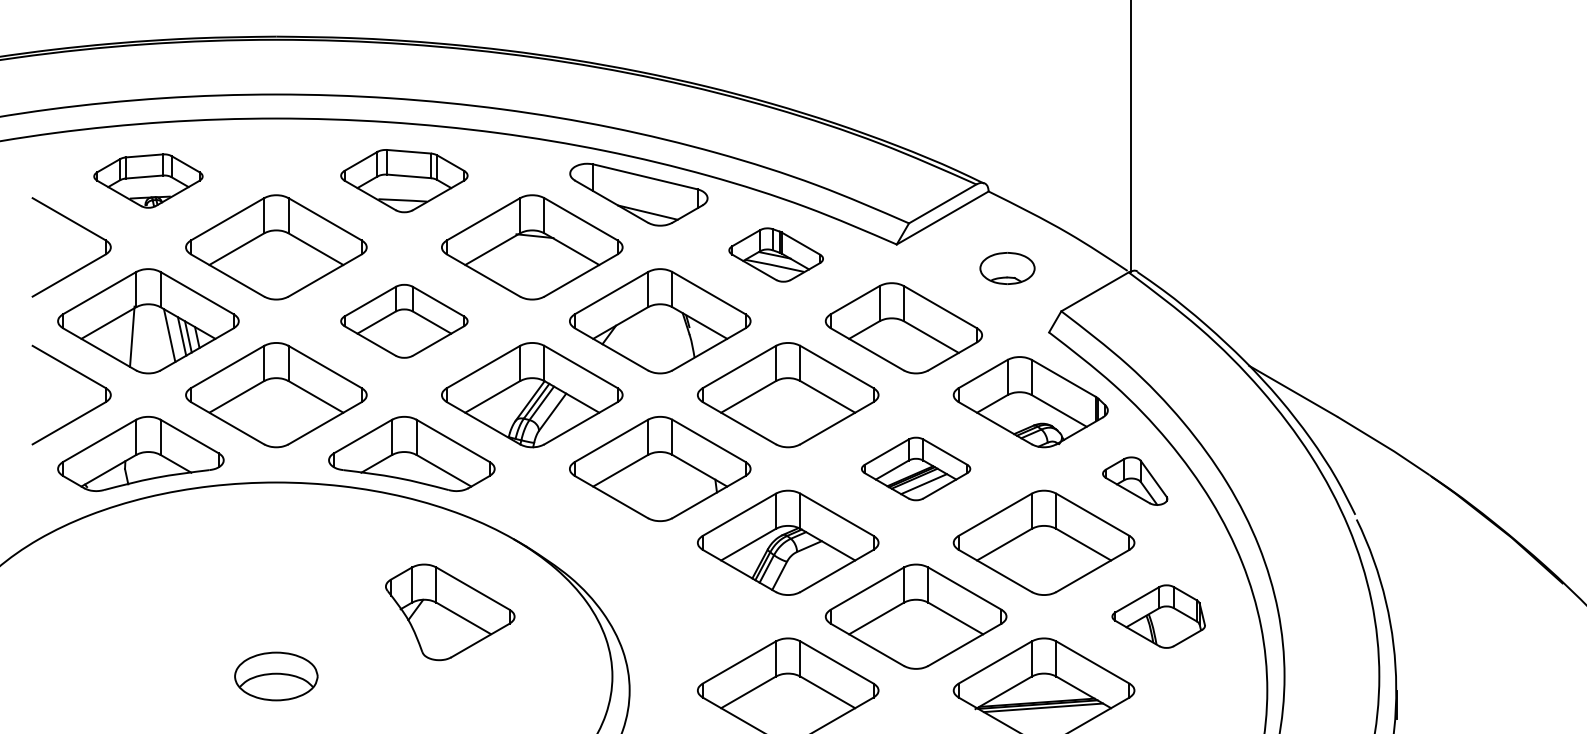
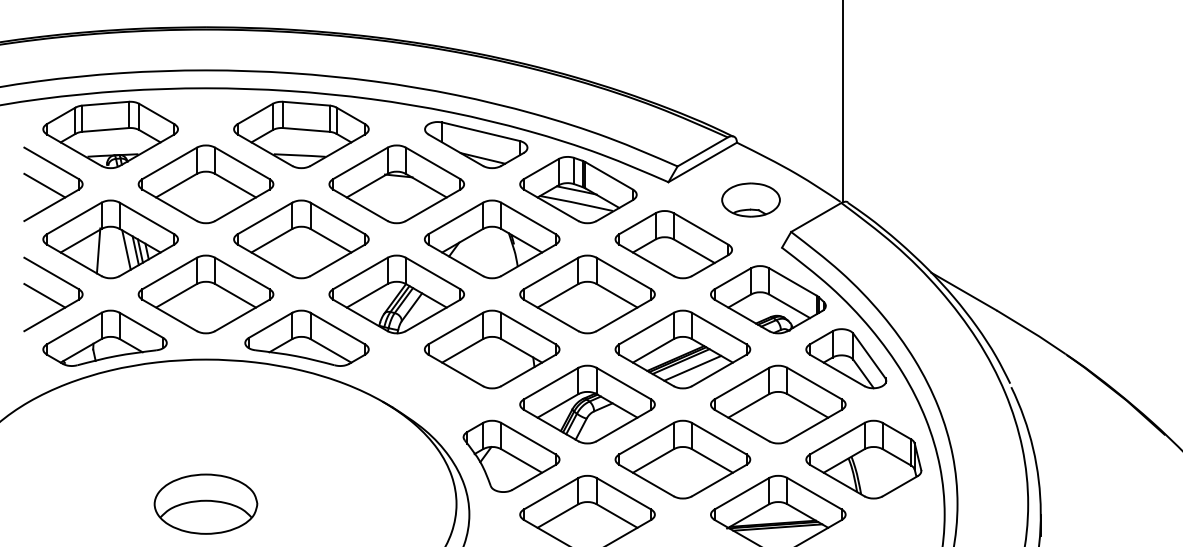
part: (148, 180) -> (110, 134), size x1.67
part: (404, 180) -> (301, 134), size x1.43
line: (59, 249) -> (44, 185), added
part: (776, 254) -> (578, 189), size x1.67
part: (1007, 268) -> (751, 200), size x1.43
part: (404, 321) -> (301, 239), size x1.43
line: (59, 396) -> (44, 295), added
part: (915, 468) -> (682, 349), size x1.67
part: (1134, 480) -> (845, 358), size x1.67
part: (450, 612) -> (511, 456), moved
part: (1158, 616) -> (863, 459), size x1.67
part: (276, 676) -> (206, 504), size x1.67

